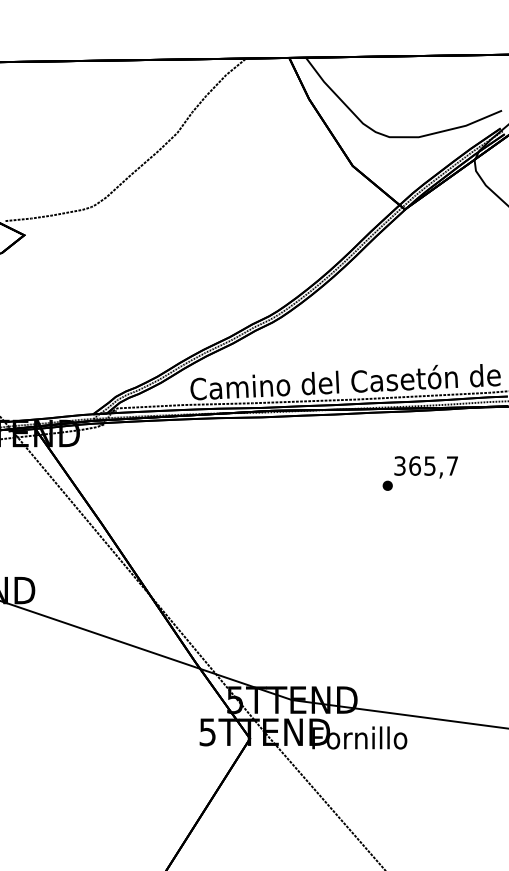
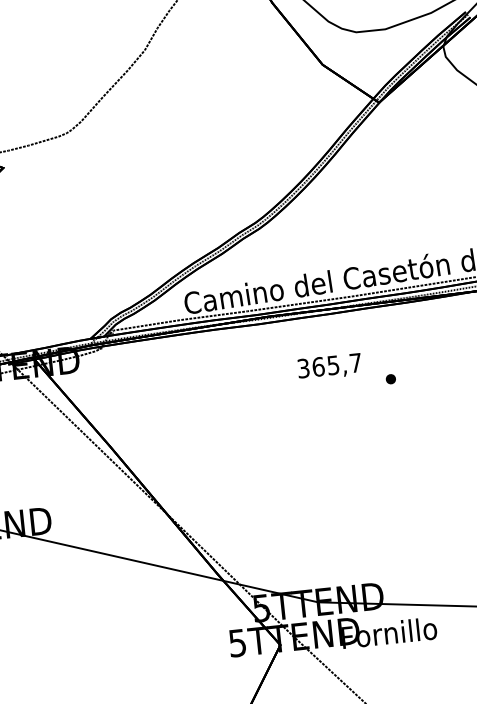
text: (425, 467) -> (329, 367), moved

